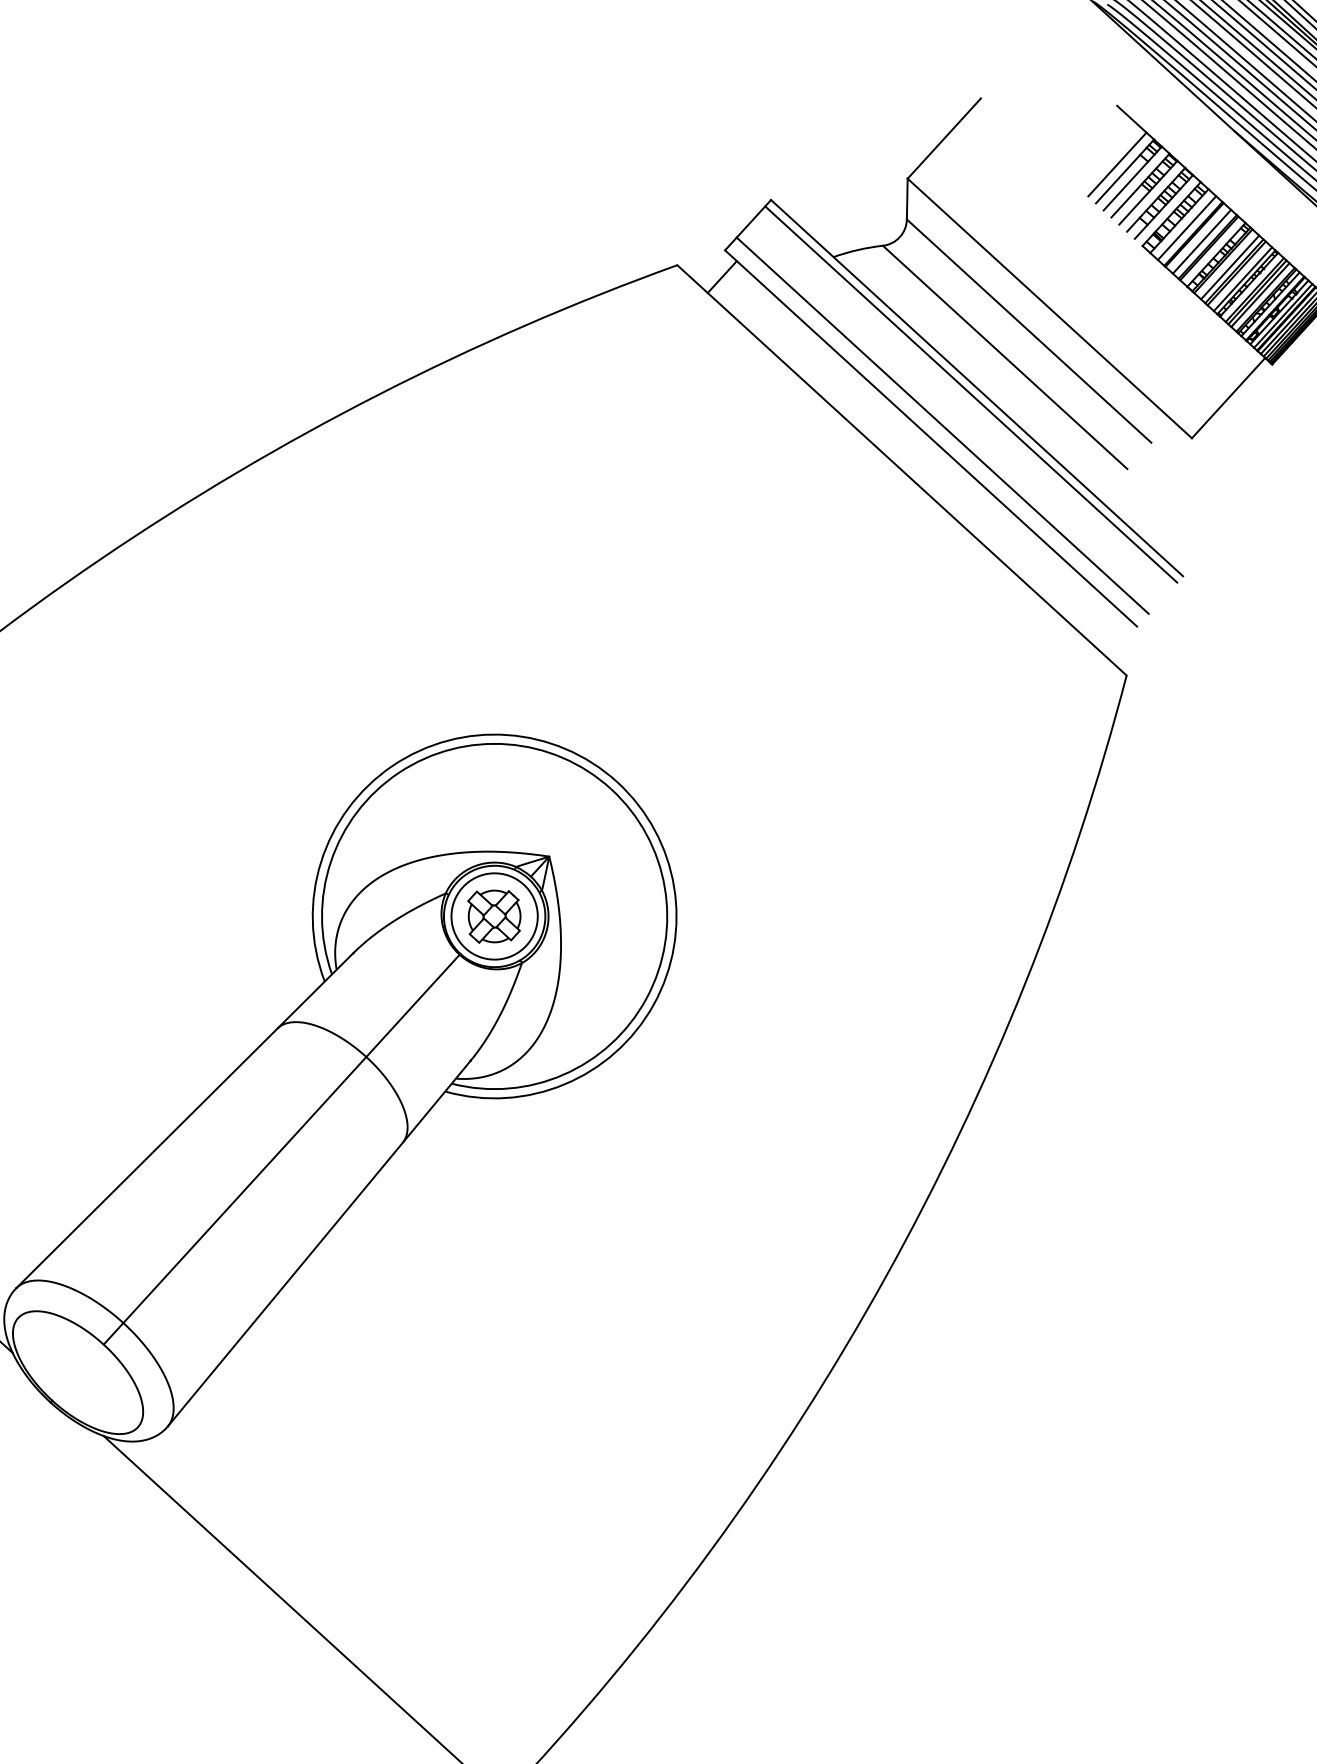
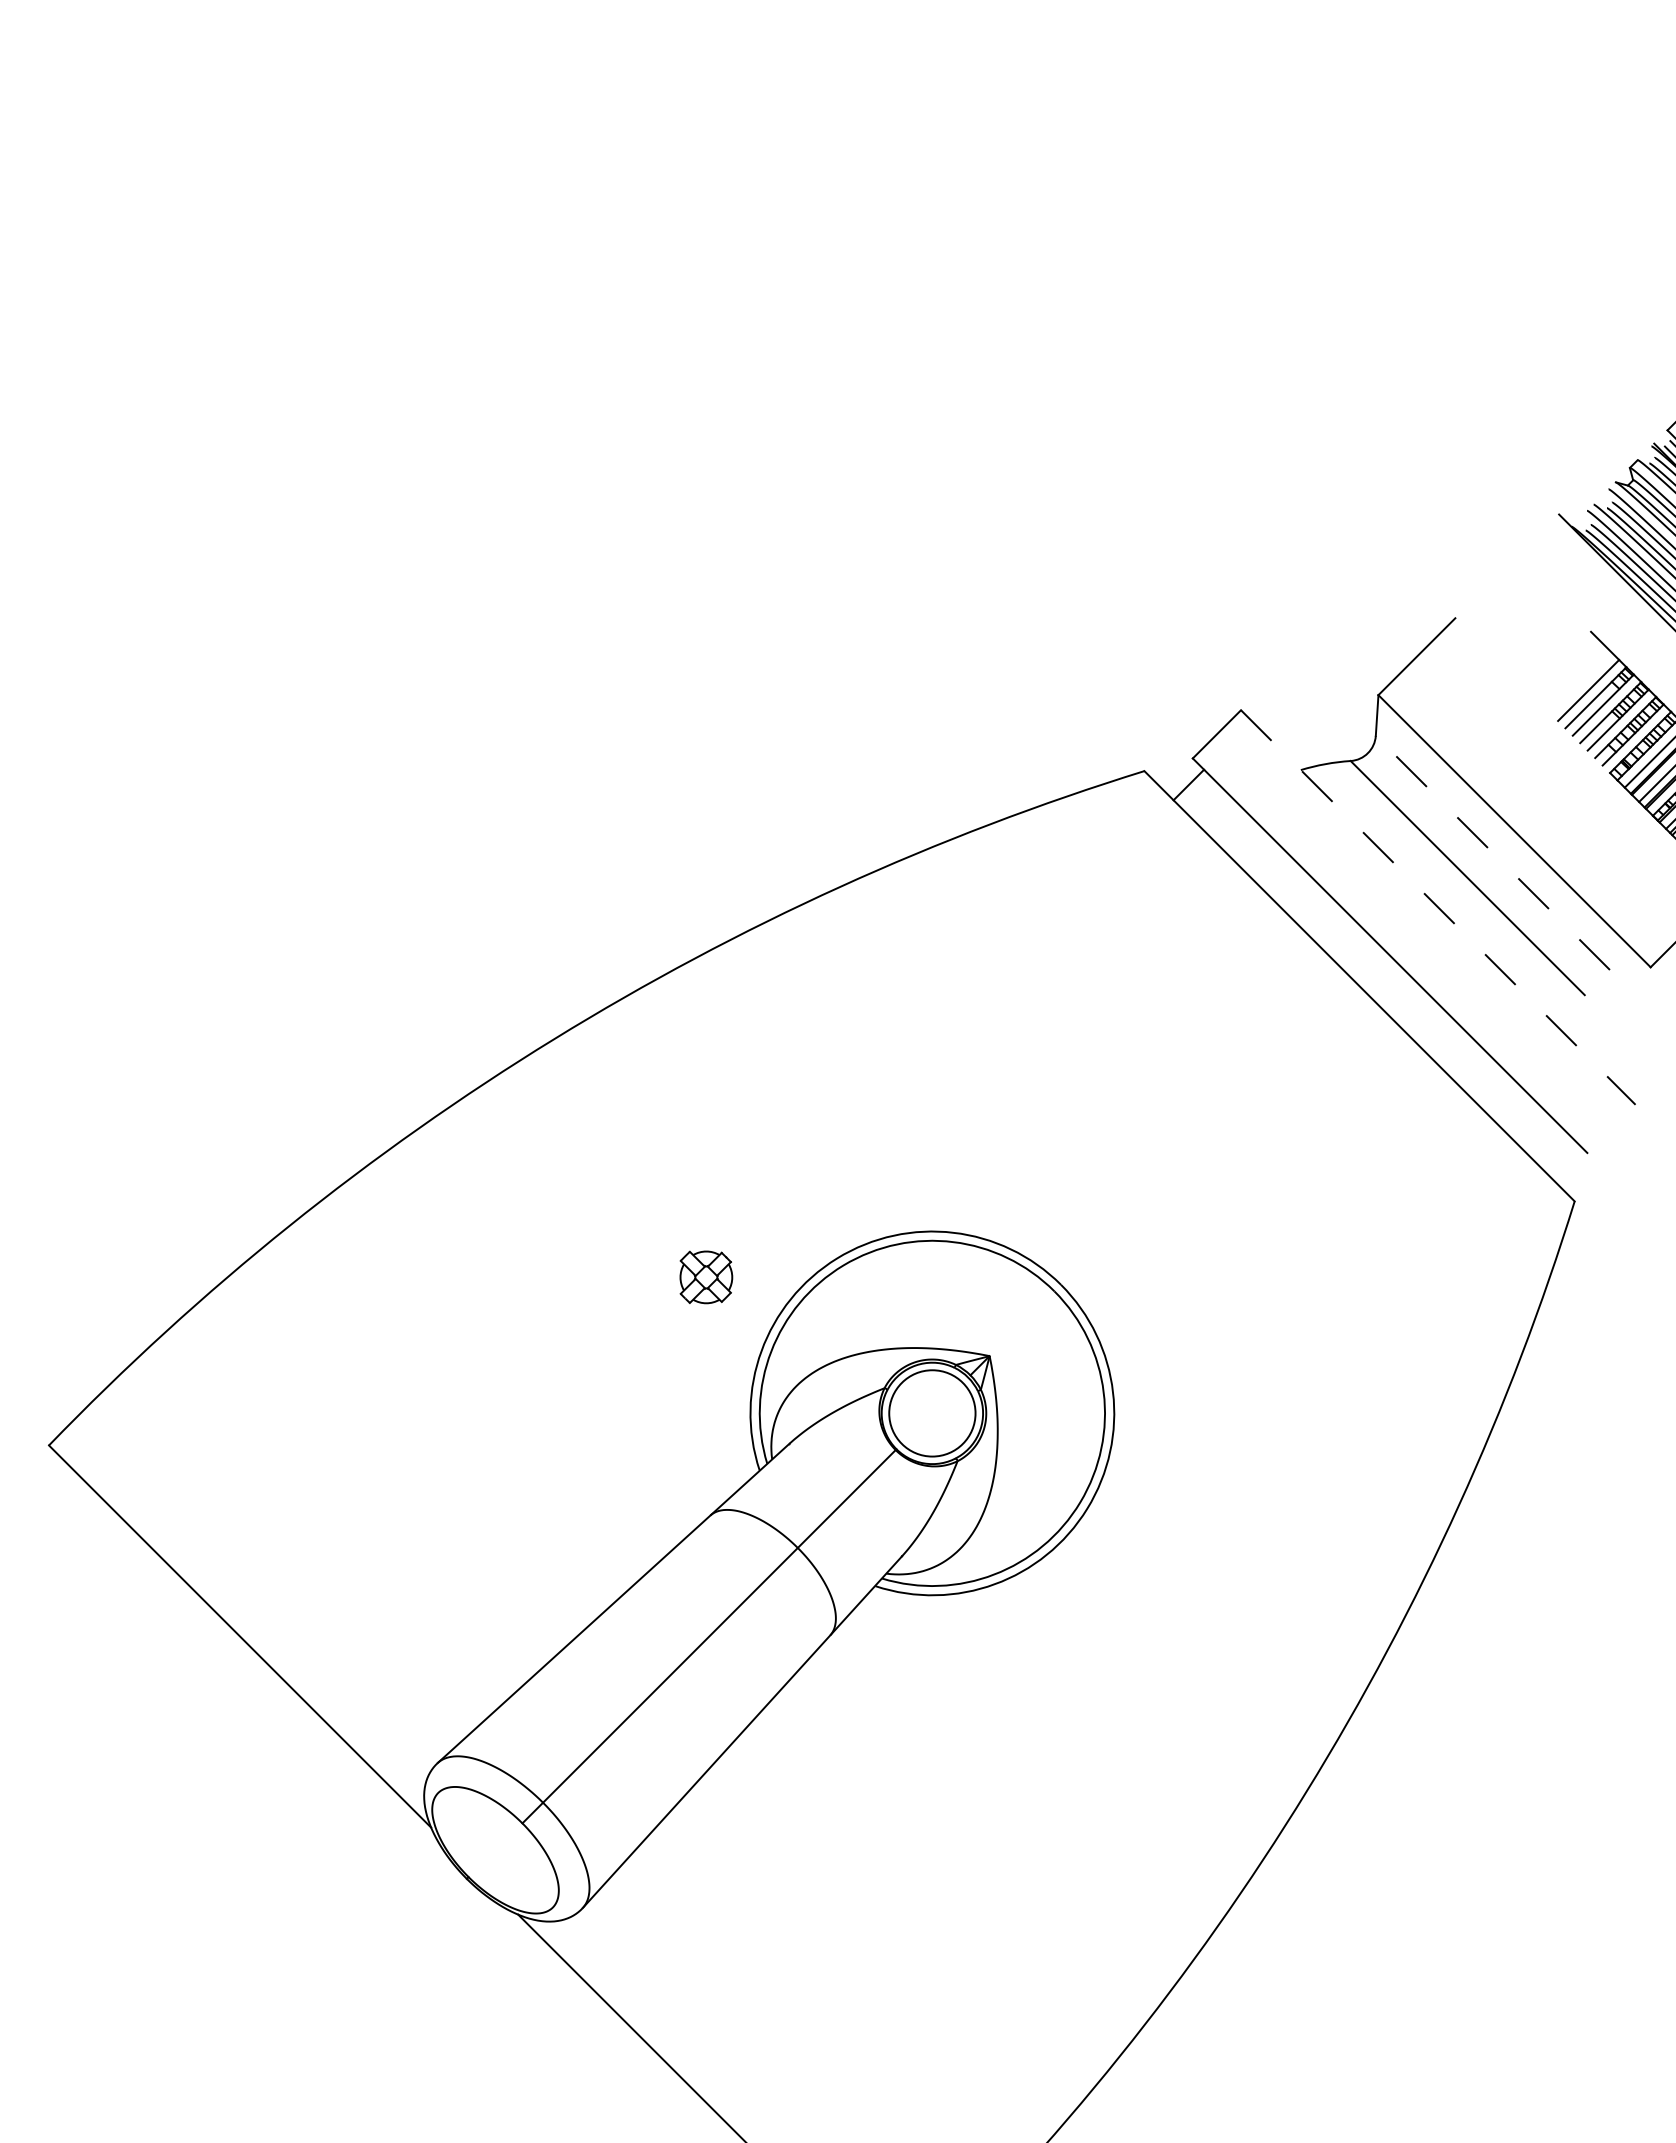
line: (1028, 330) -> (1492, 852), solid -> dashed
line: (977, 388) -> (1438, 907), solid -> dashed
line: (970, 394) -> (1431, 913), removed
line: (942, 425) -> (1402, 943), removed
part: (494, 916) -> (706, 1277), moved

